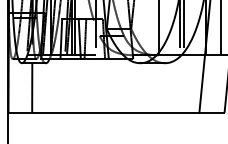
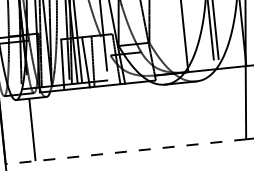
line: (103, 112) -> (125, 151), solid -> dashed

